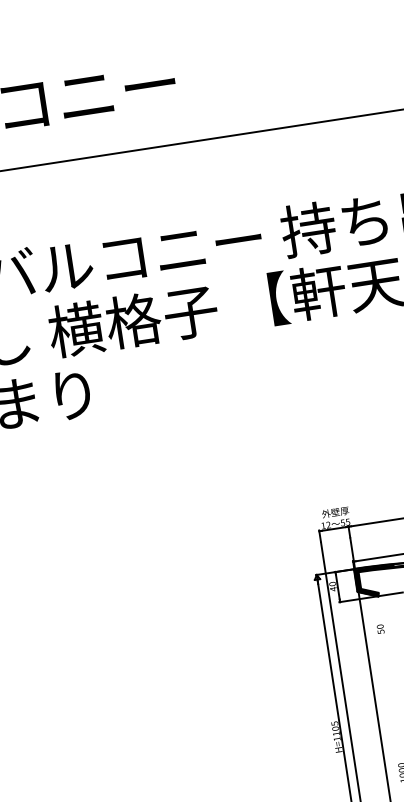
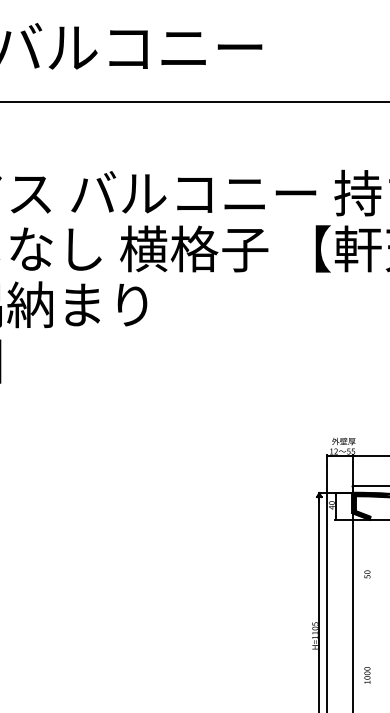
text: (380, 629) -> (367, 574), moved

